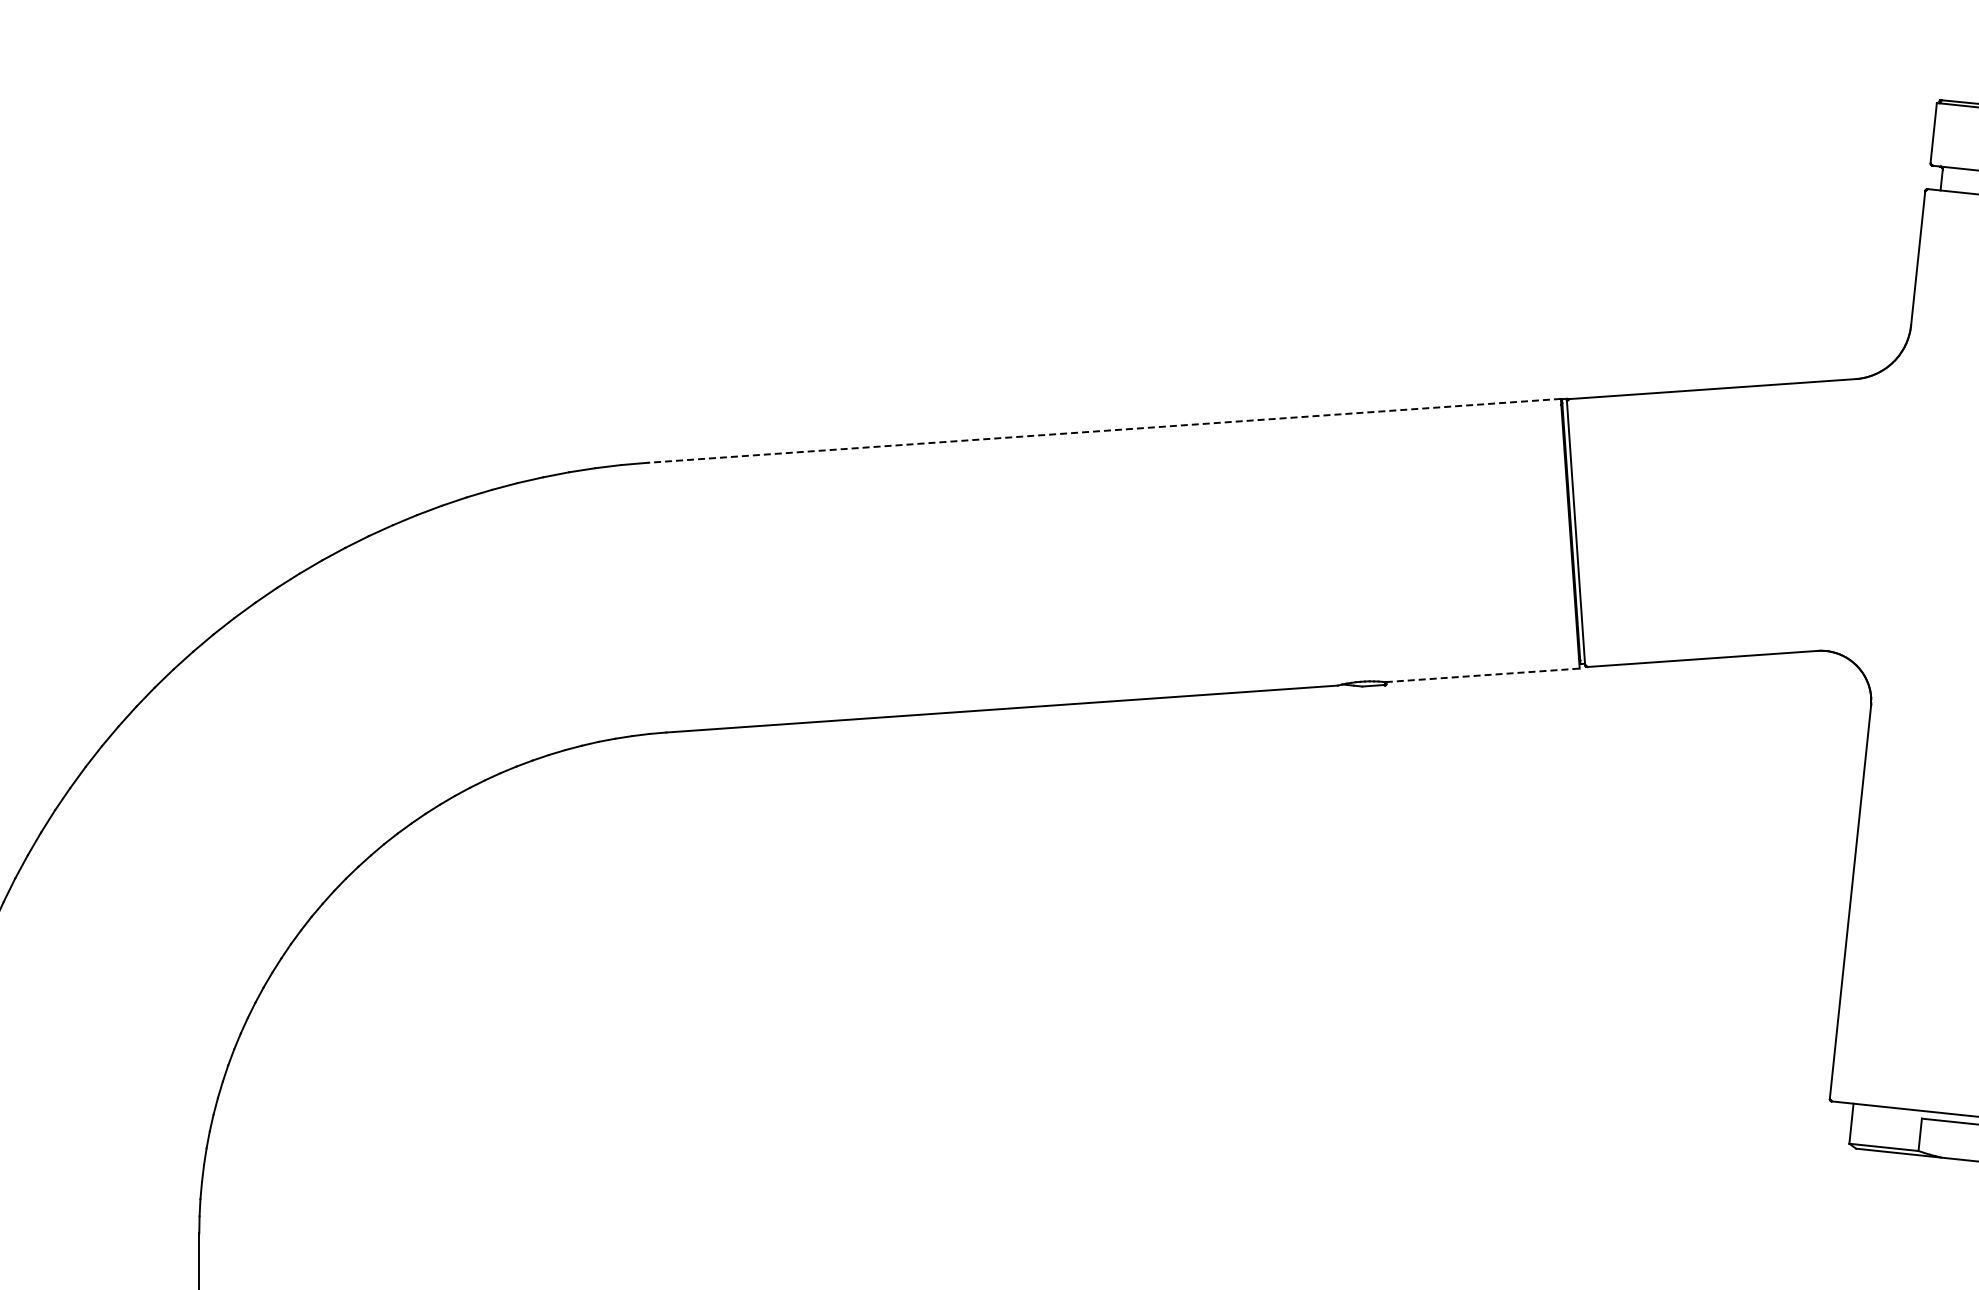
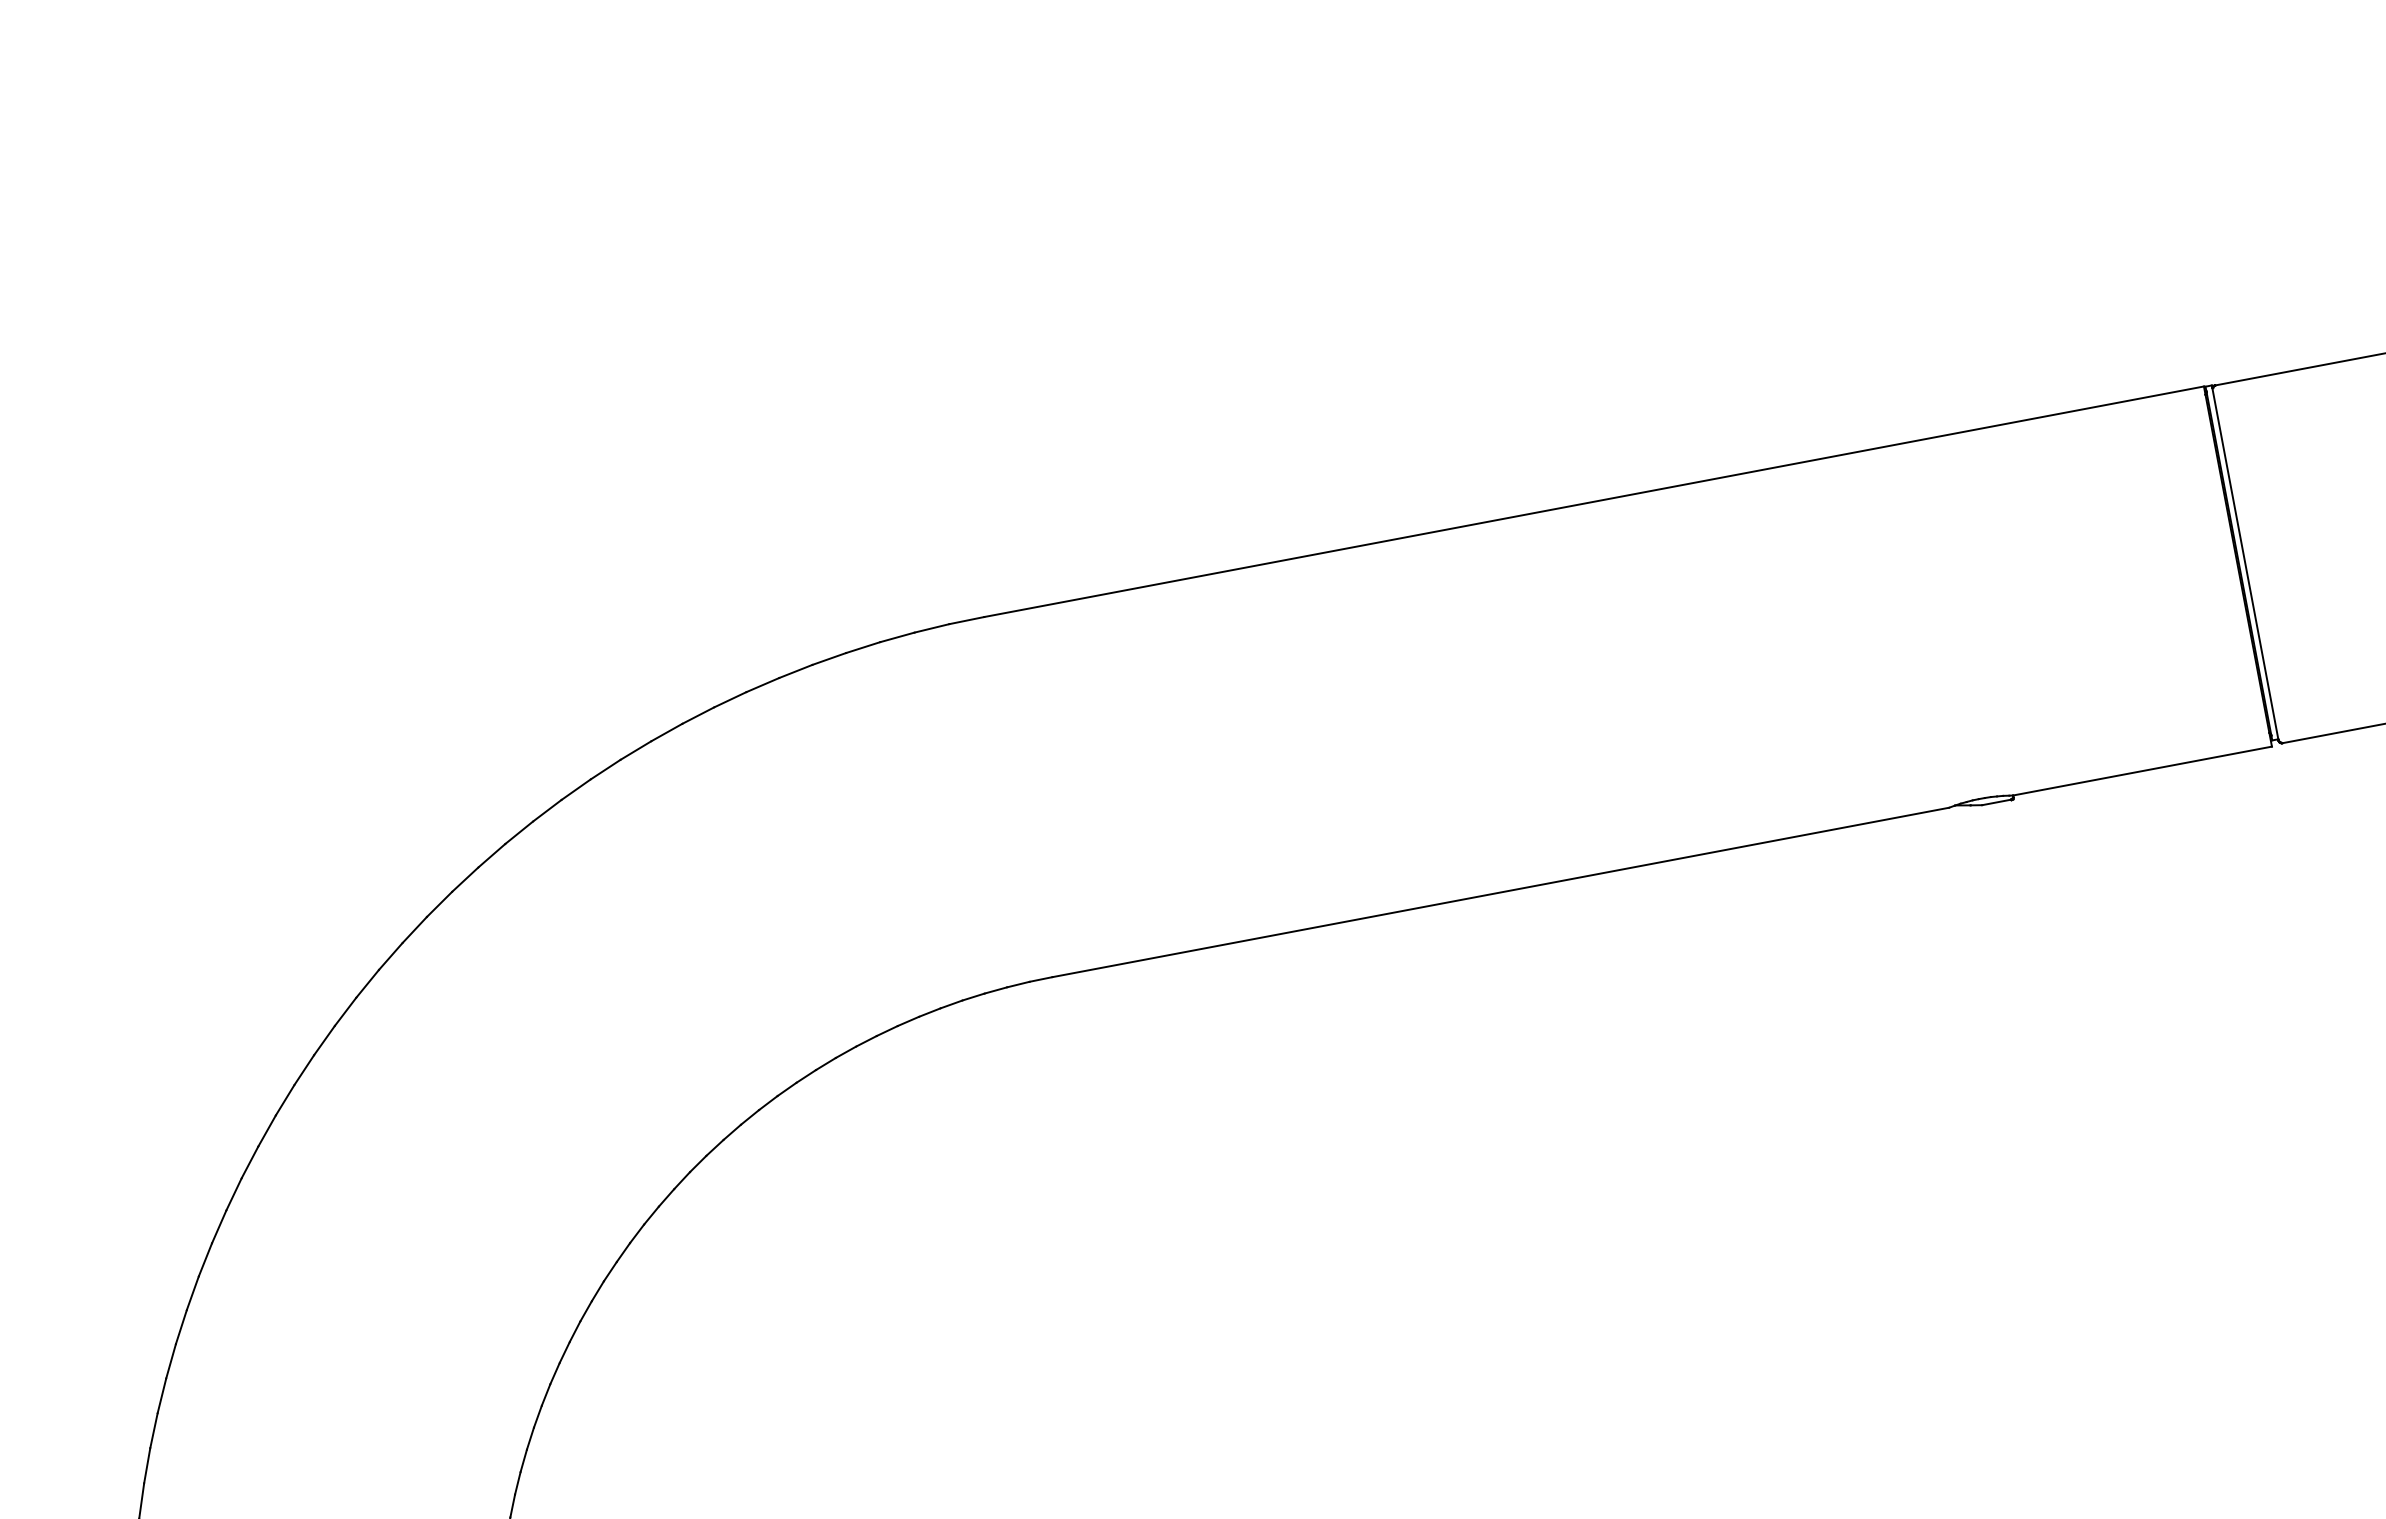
line: (1104, 430) -> (1594, 501), dashed -> solid
line: (1483, 675) -> (2143, 771), dashed -> solid

